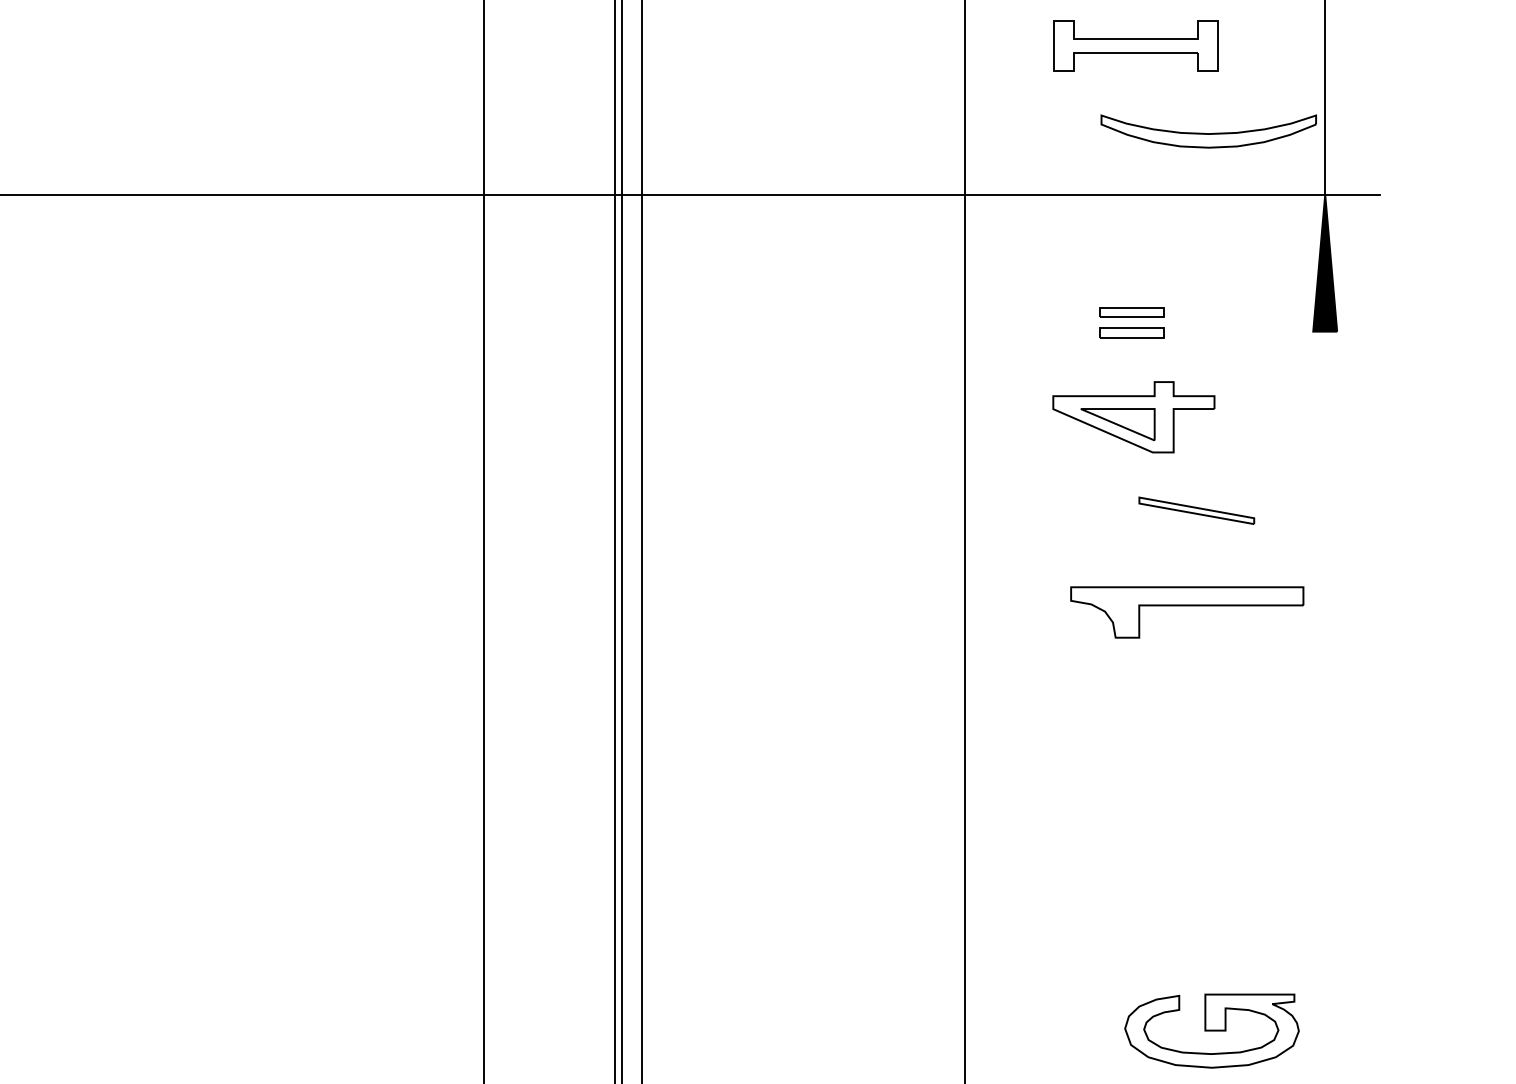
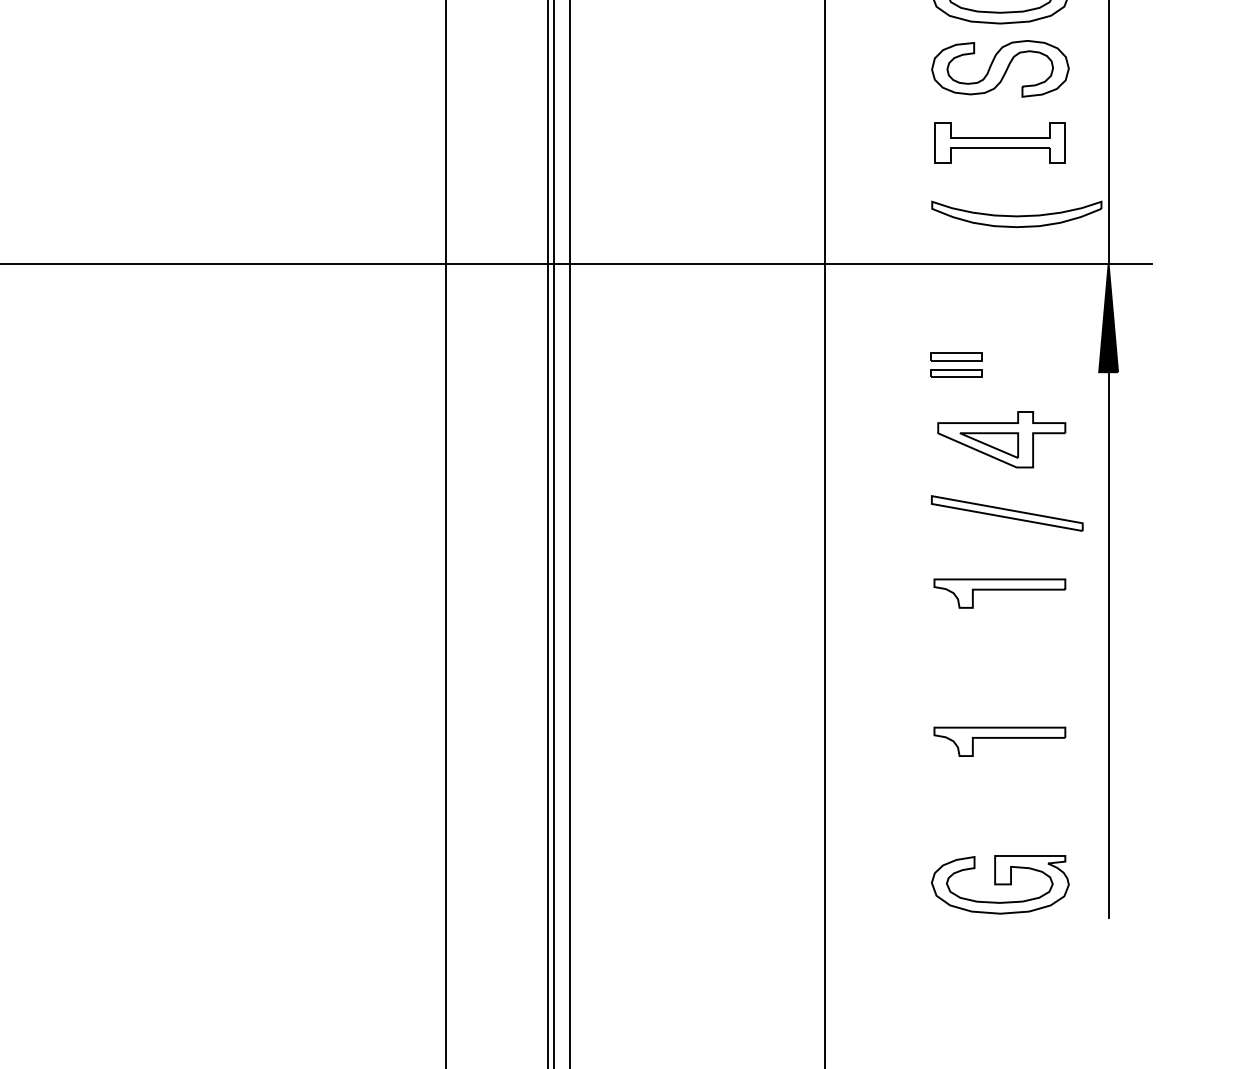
part: (1134, 45) -> (999, 142), moved
part: (1133, 416) -> (1001, 439), moved
part: (1196, 510) -> (1007, 513), size x1.67
part: (1186, 612) -> (999, 593), size x0.71
line: (1325, 676) -> (1108, 644), added
part: (1186, 799) -> (999, 741), added
part: (1212, 1030) -> (1000, 884), moved

